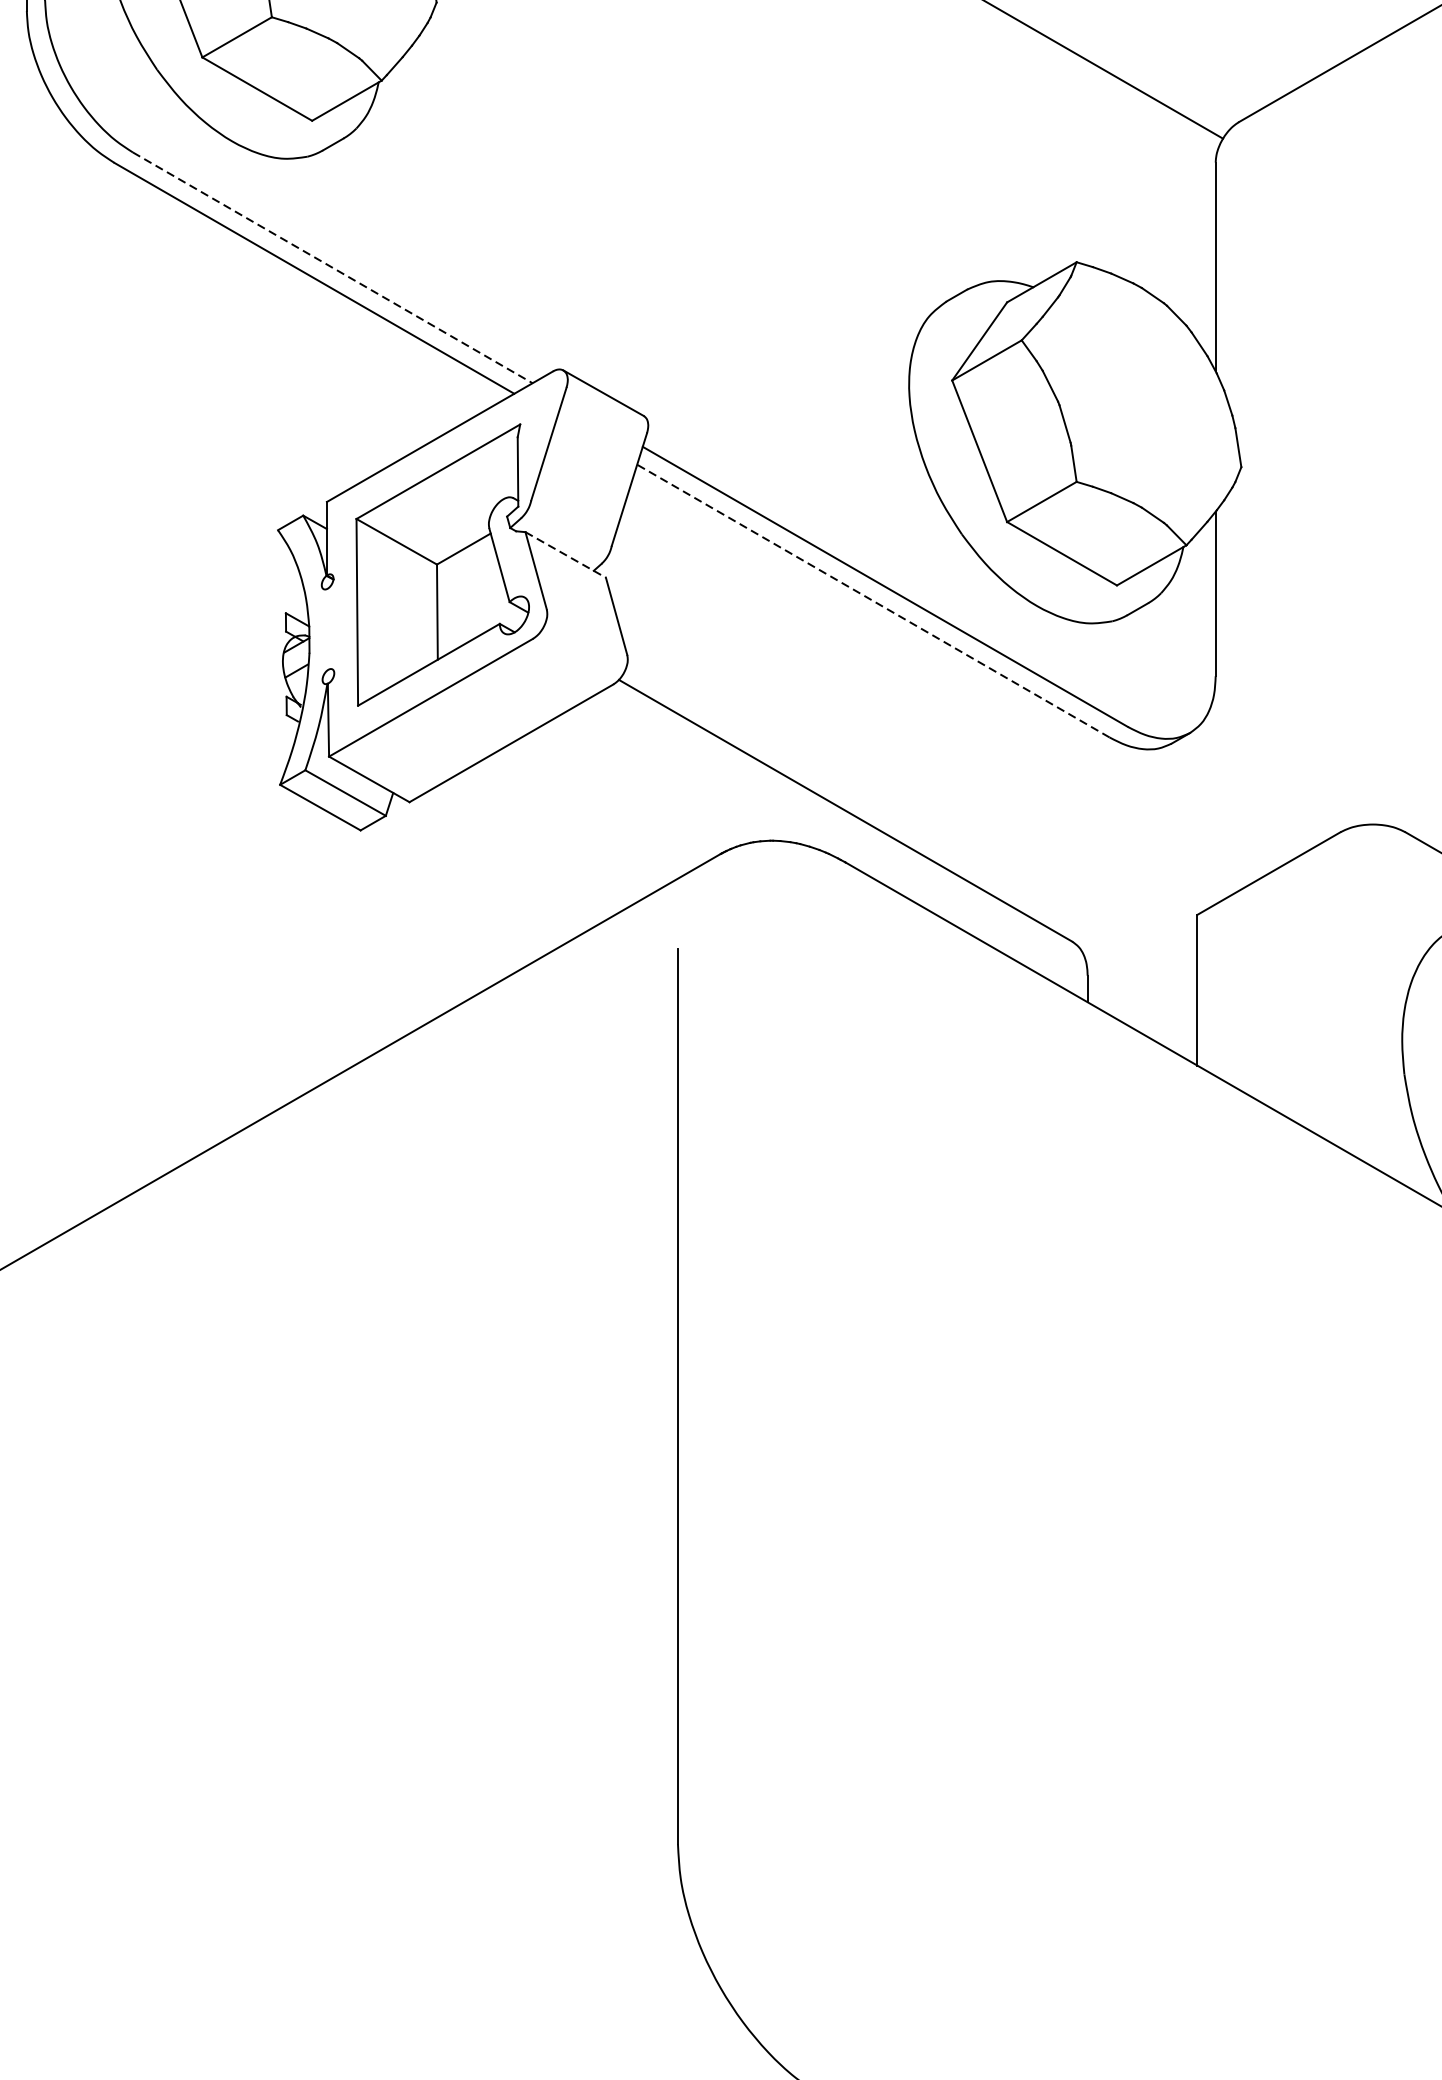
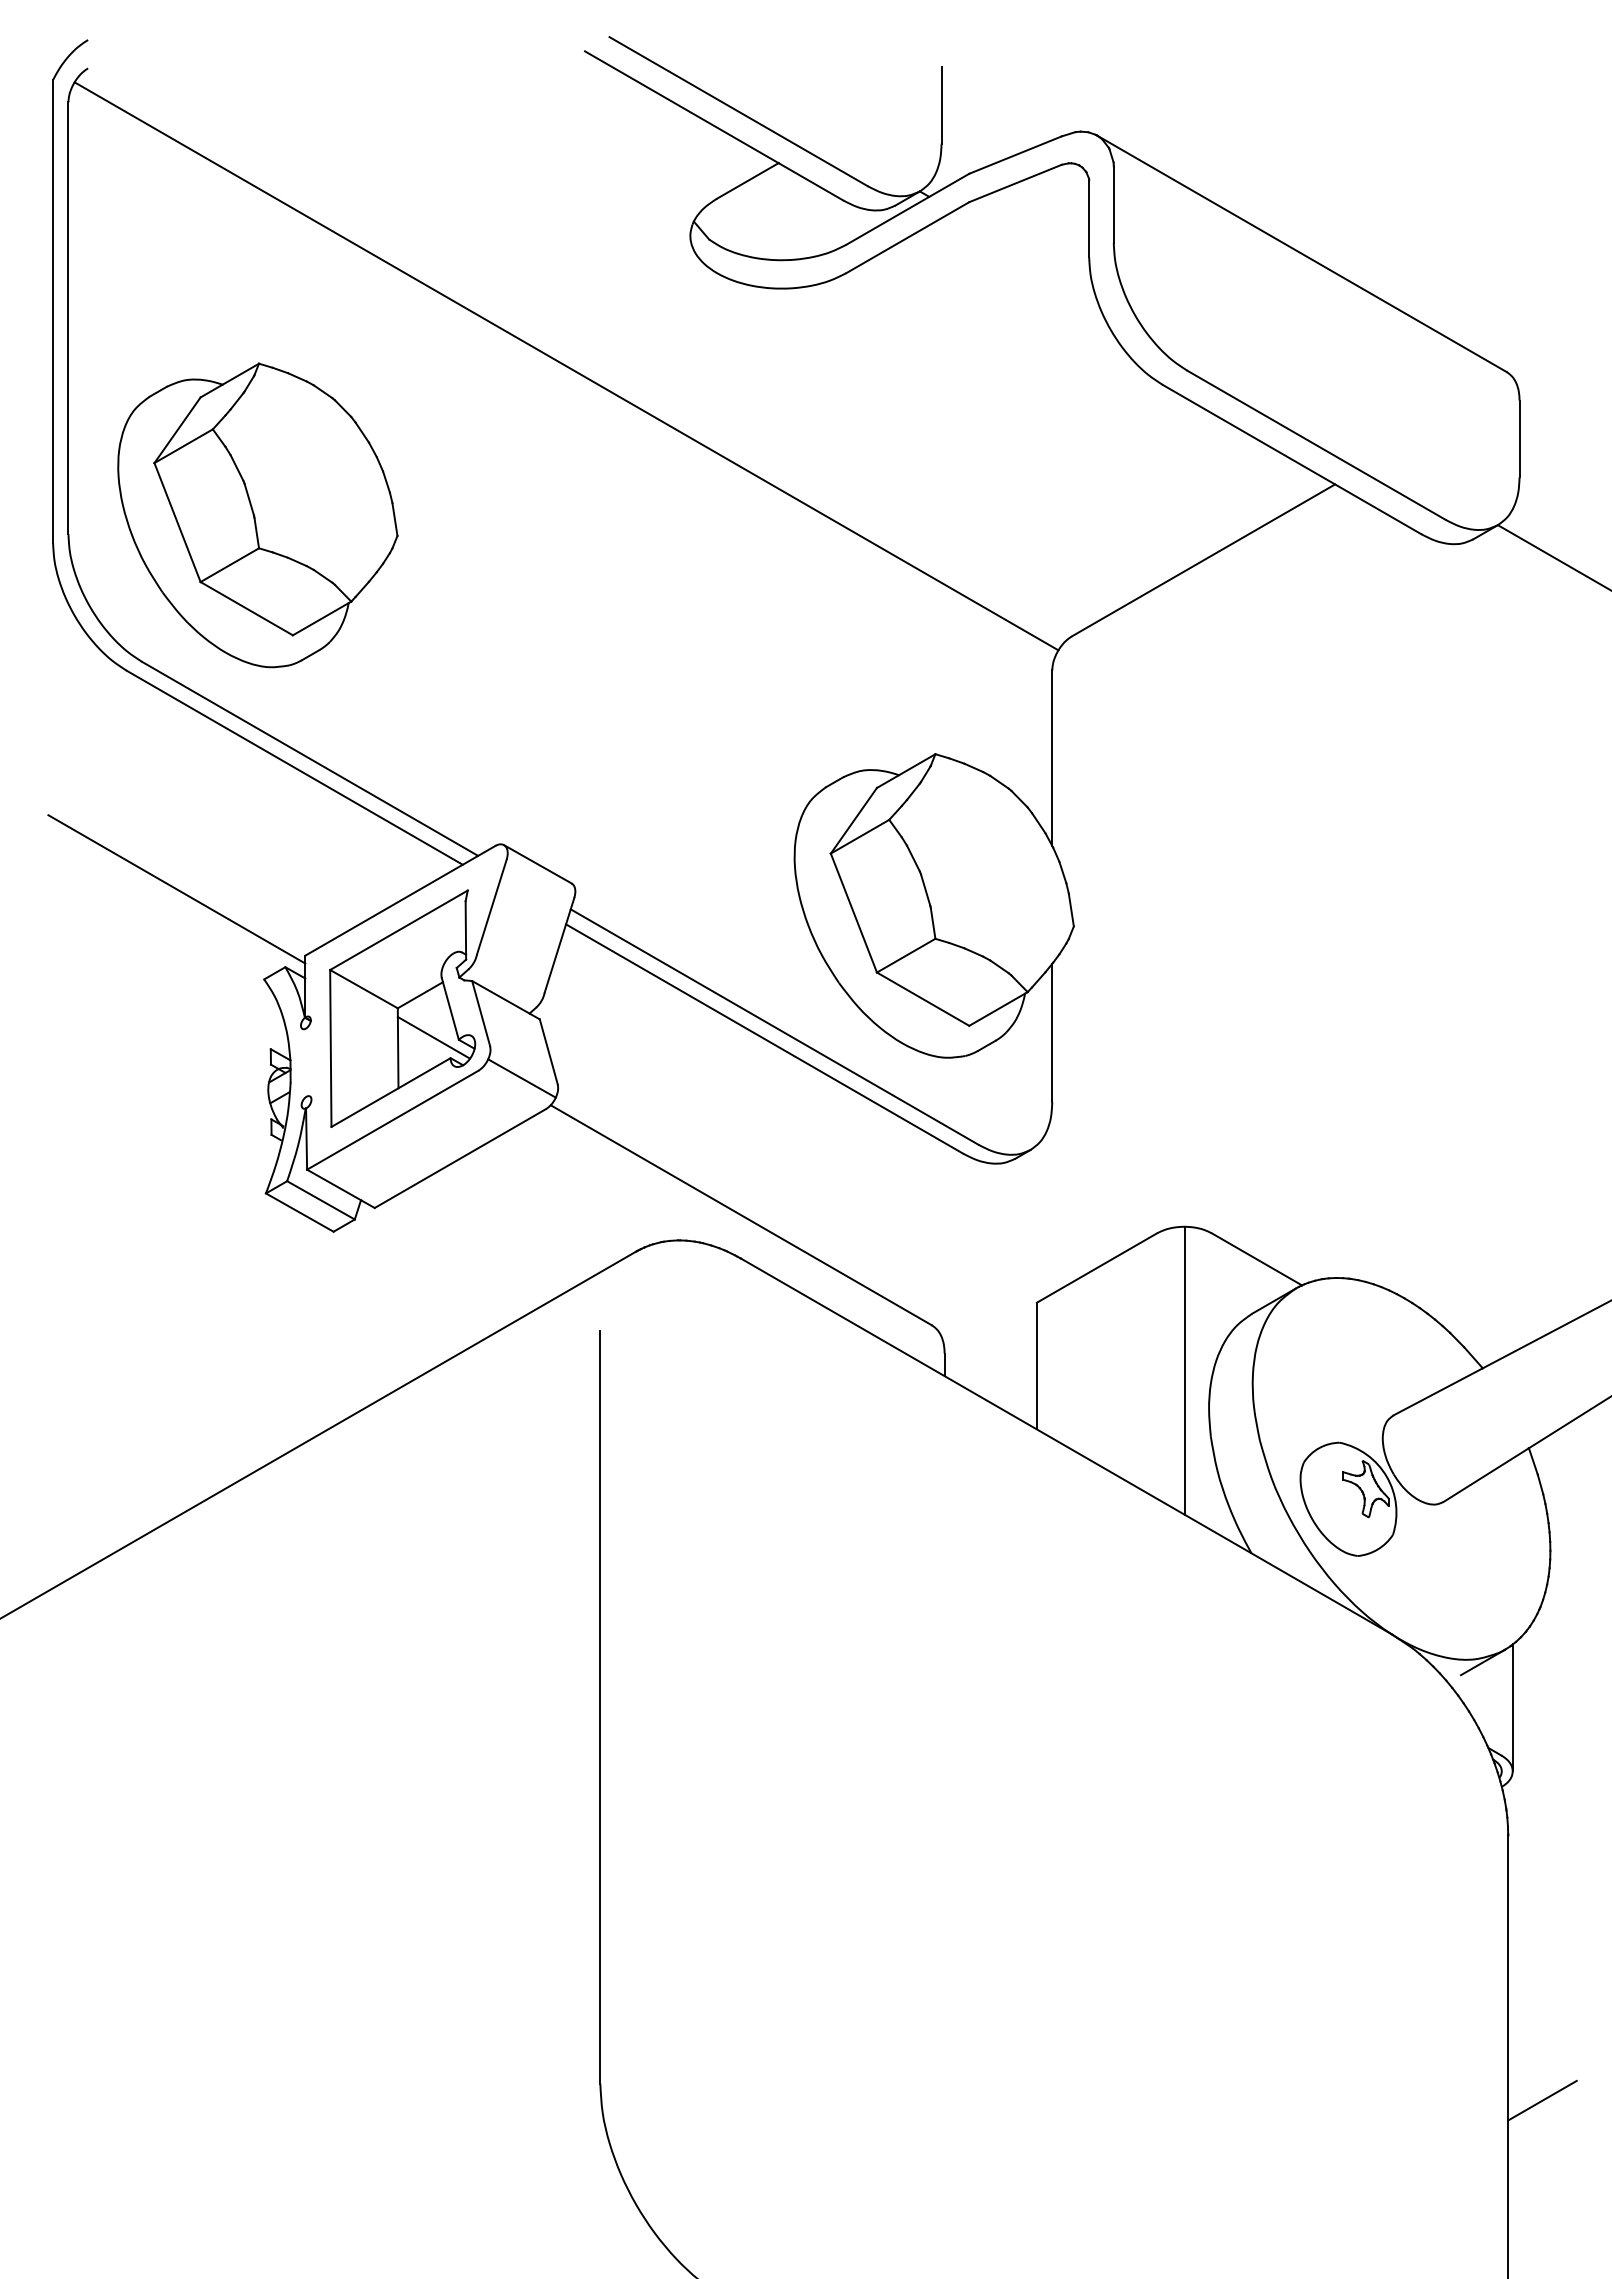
line: (333, 267) -> (310, 758), dashed -> solid
line: (173, 423) -> (176, 889), added
line: (565, 555) -> (505, 1000), dashed -> solid
line: (479, 599) -> (433, 1037), added
line: (873, 600) -> (764, 1038), dashed -> solid
line: (584, 648) -> (521, 1078), added
line: (1373, 995) -> (1184, 1370), added

